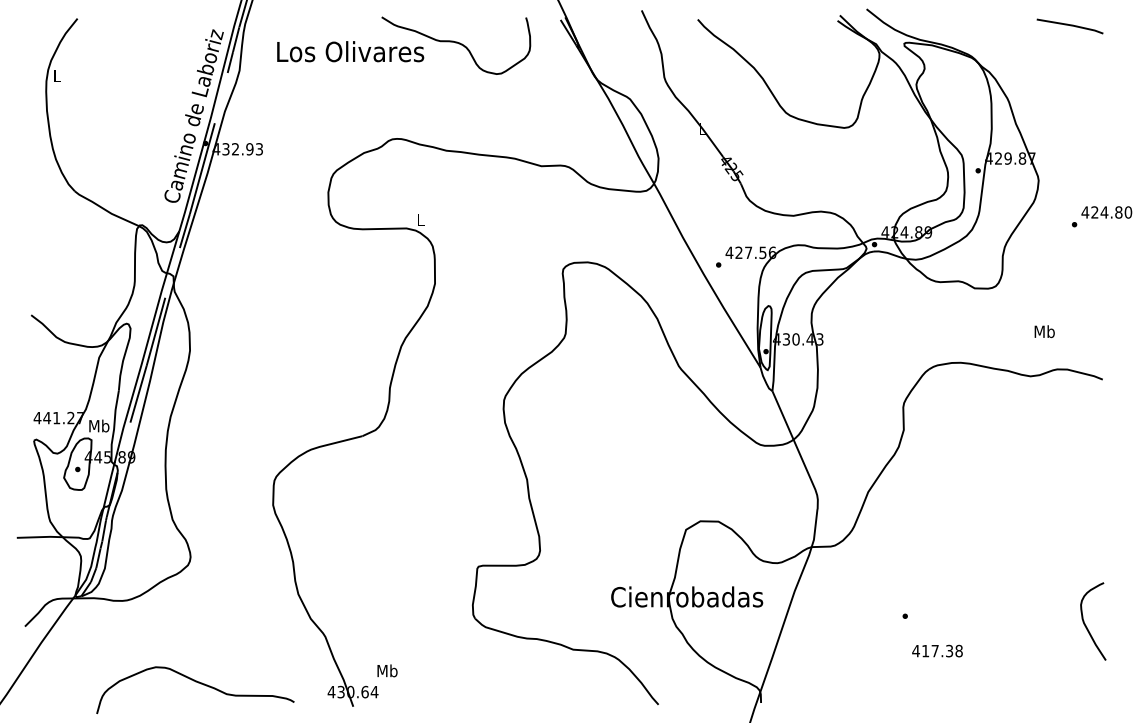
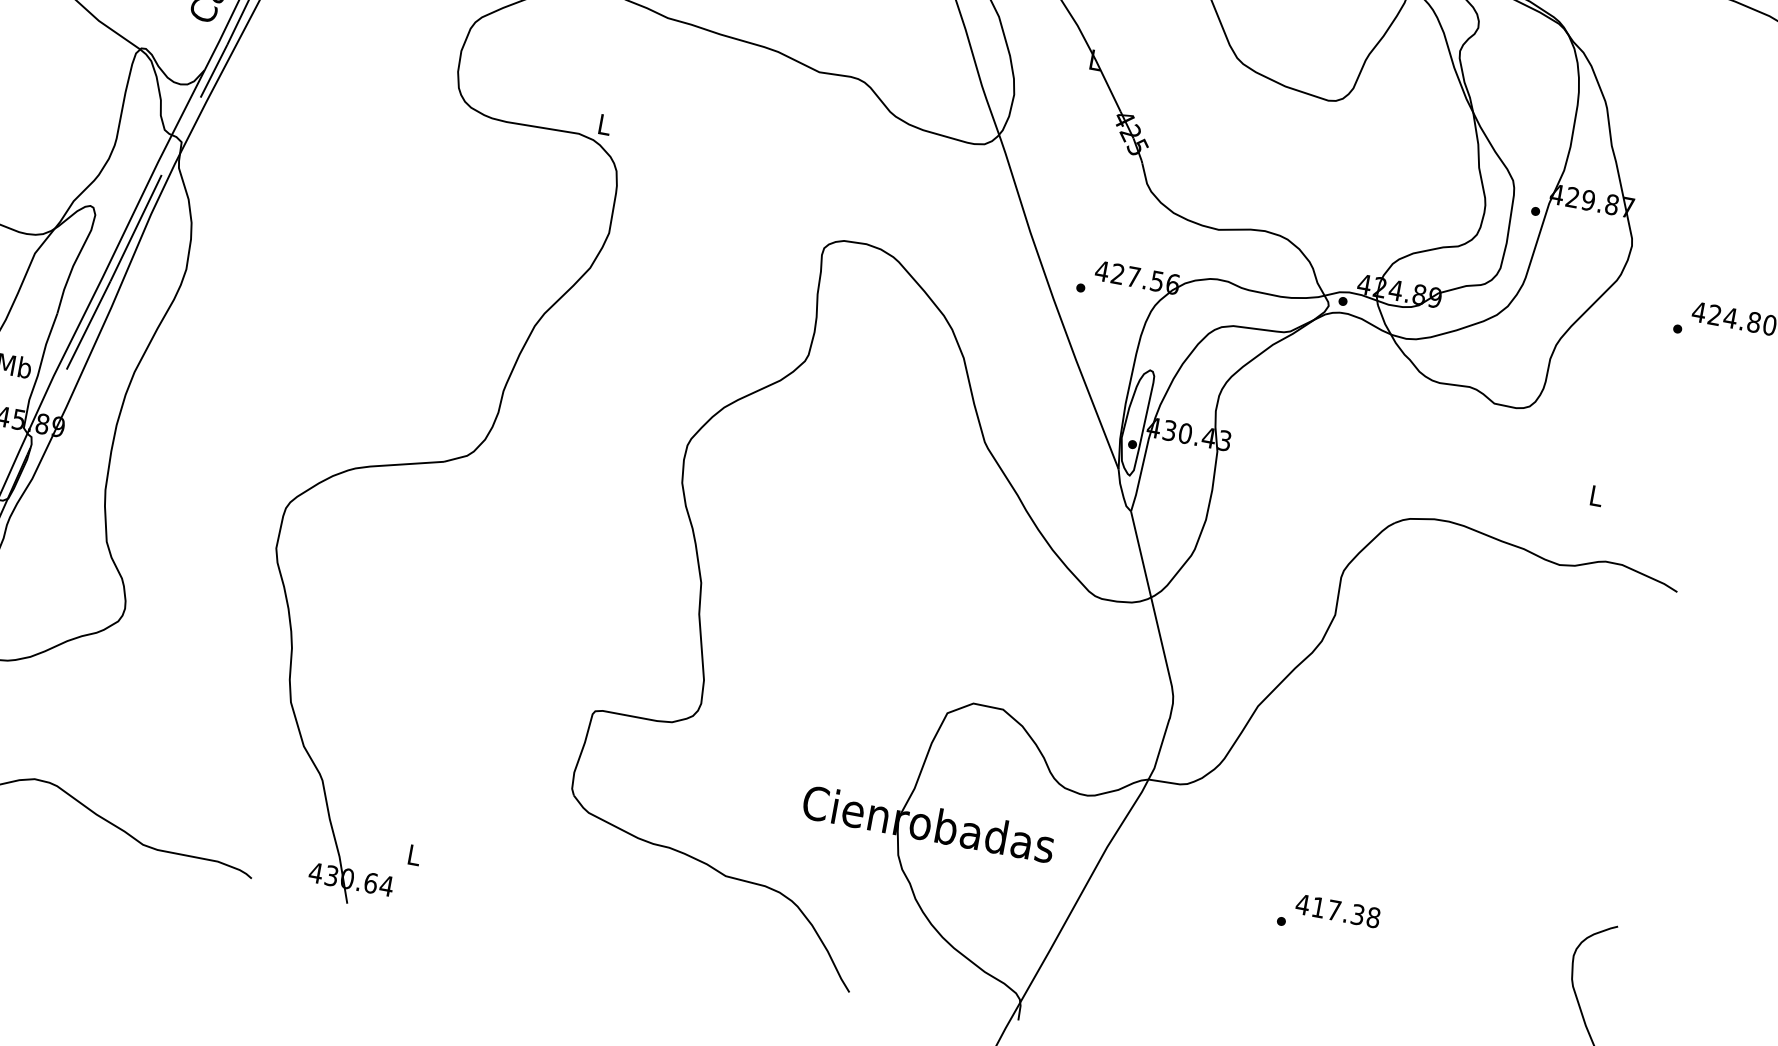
text: (1044, 331) -> (1596, 495), Mb -> L
text: (937, 650) -> (1338, 910), moved
text: (387, 670) -> (414, 854), Mb -> L

